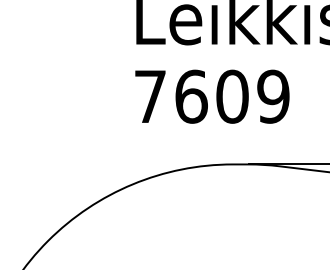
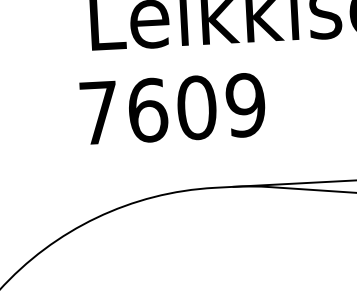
text: (212, 96) -> (173, 108), moved

